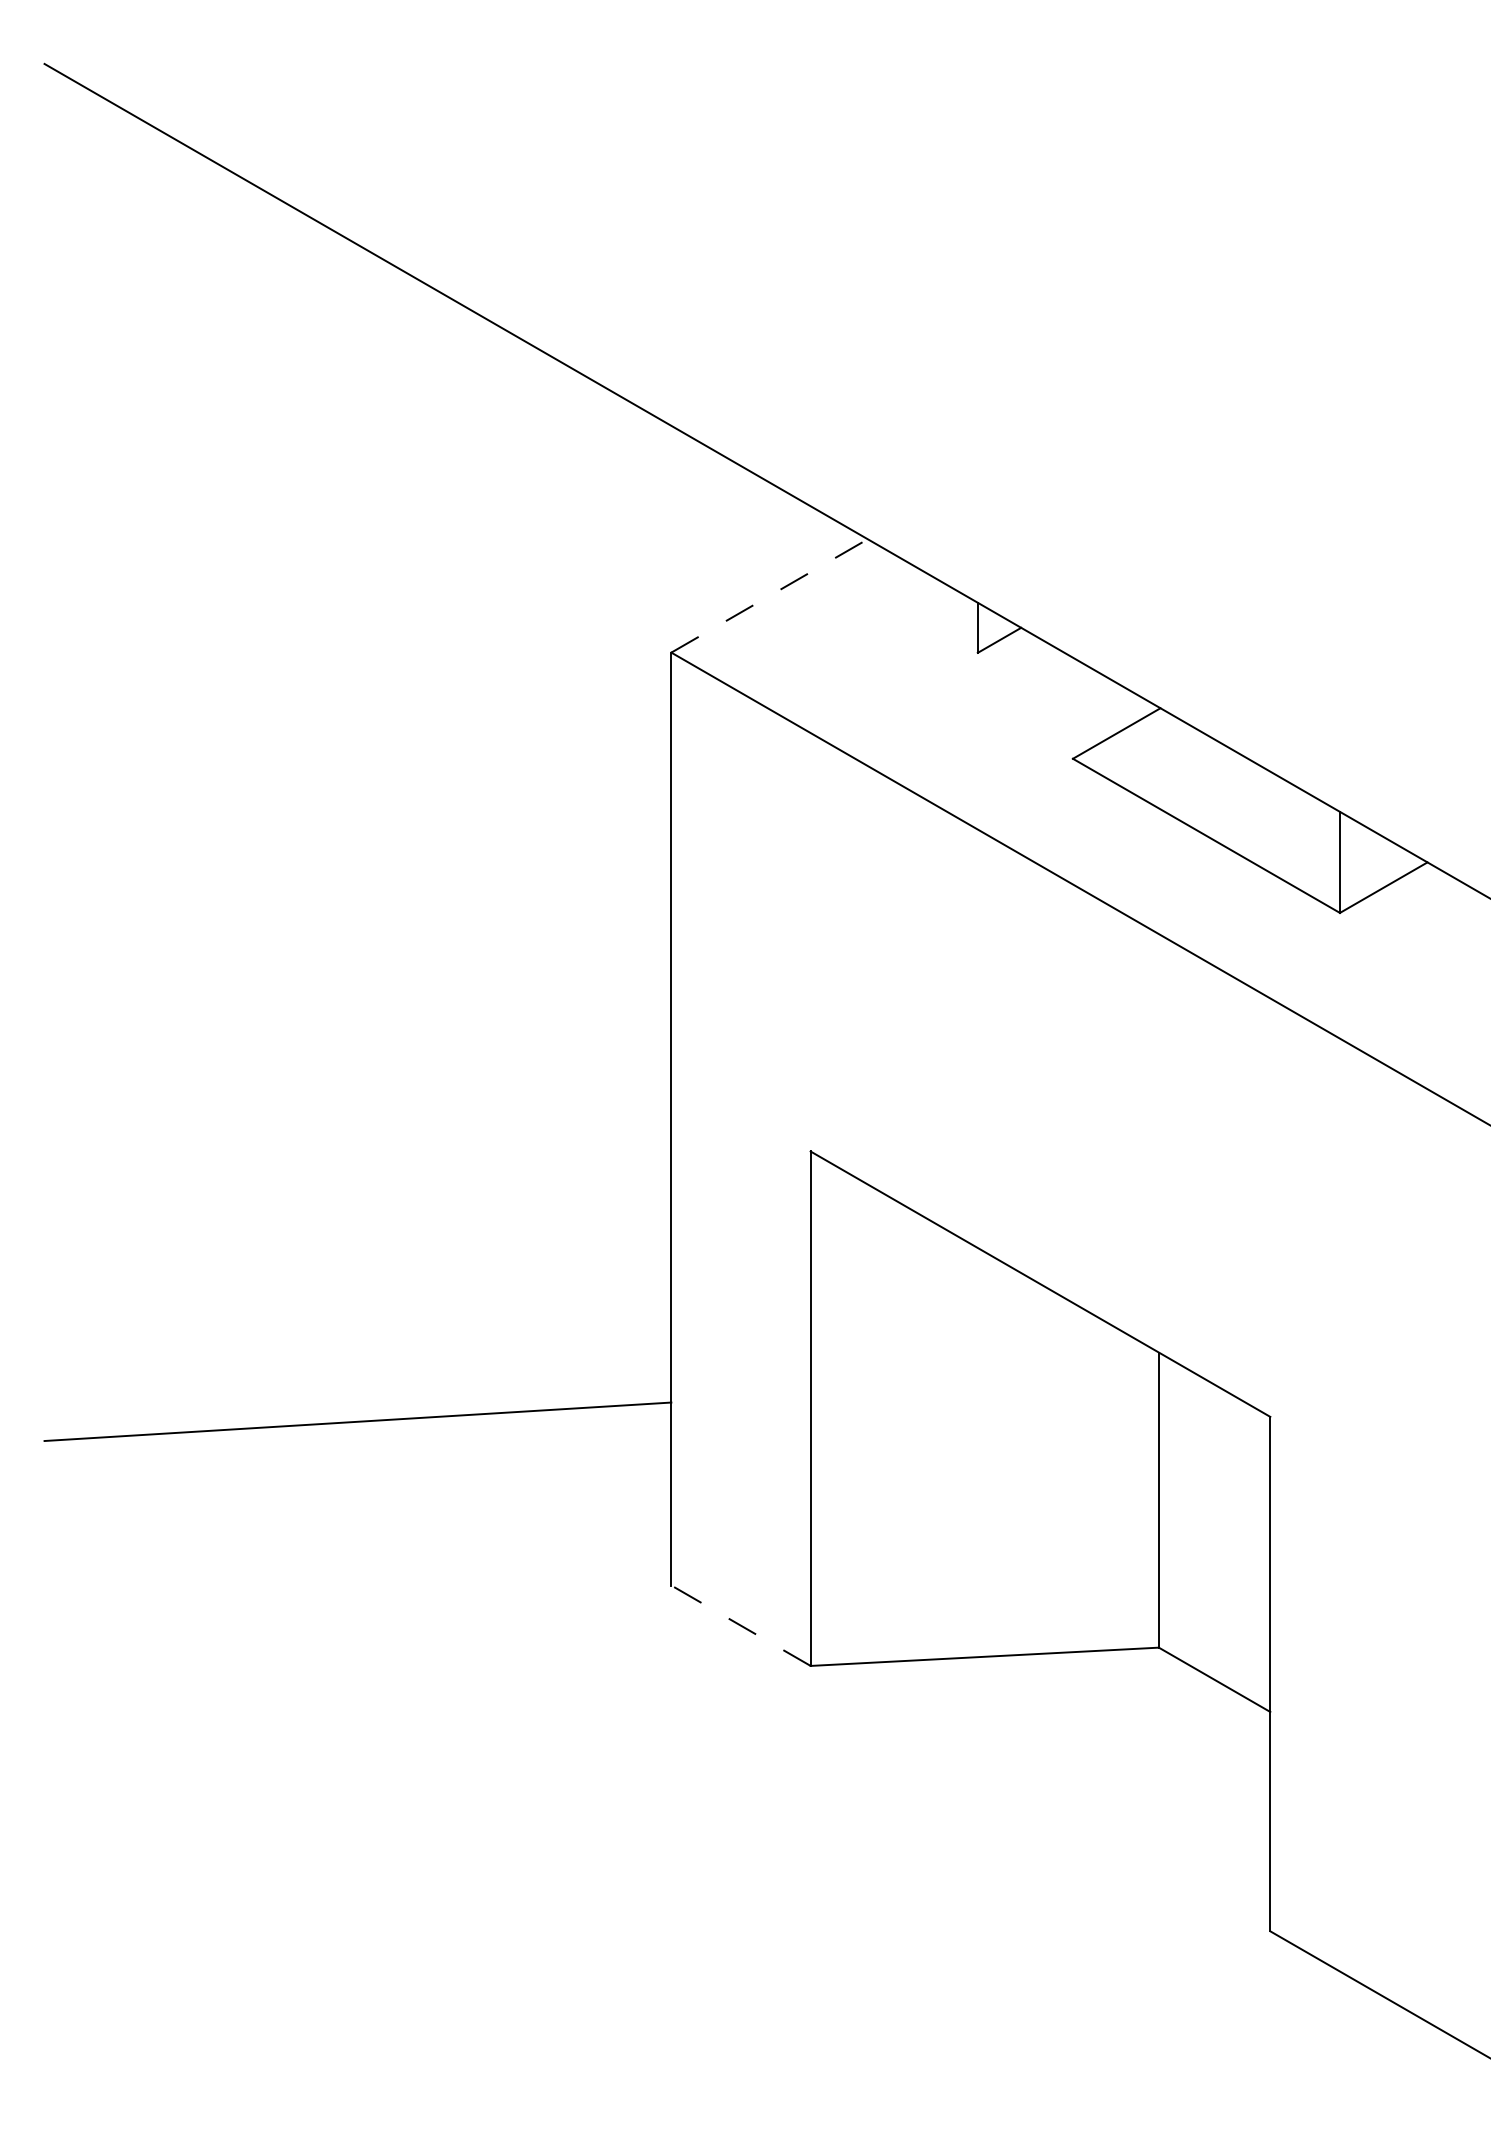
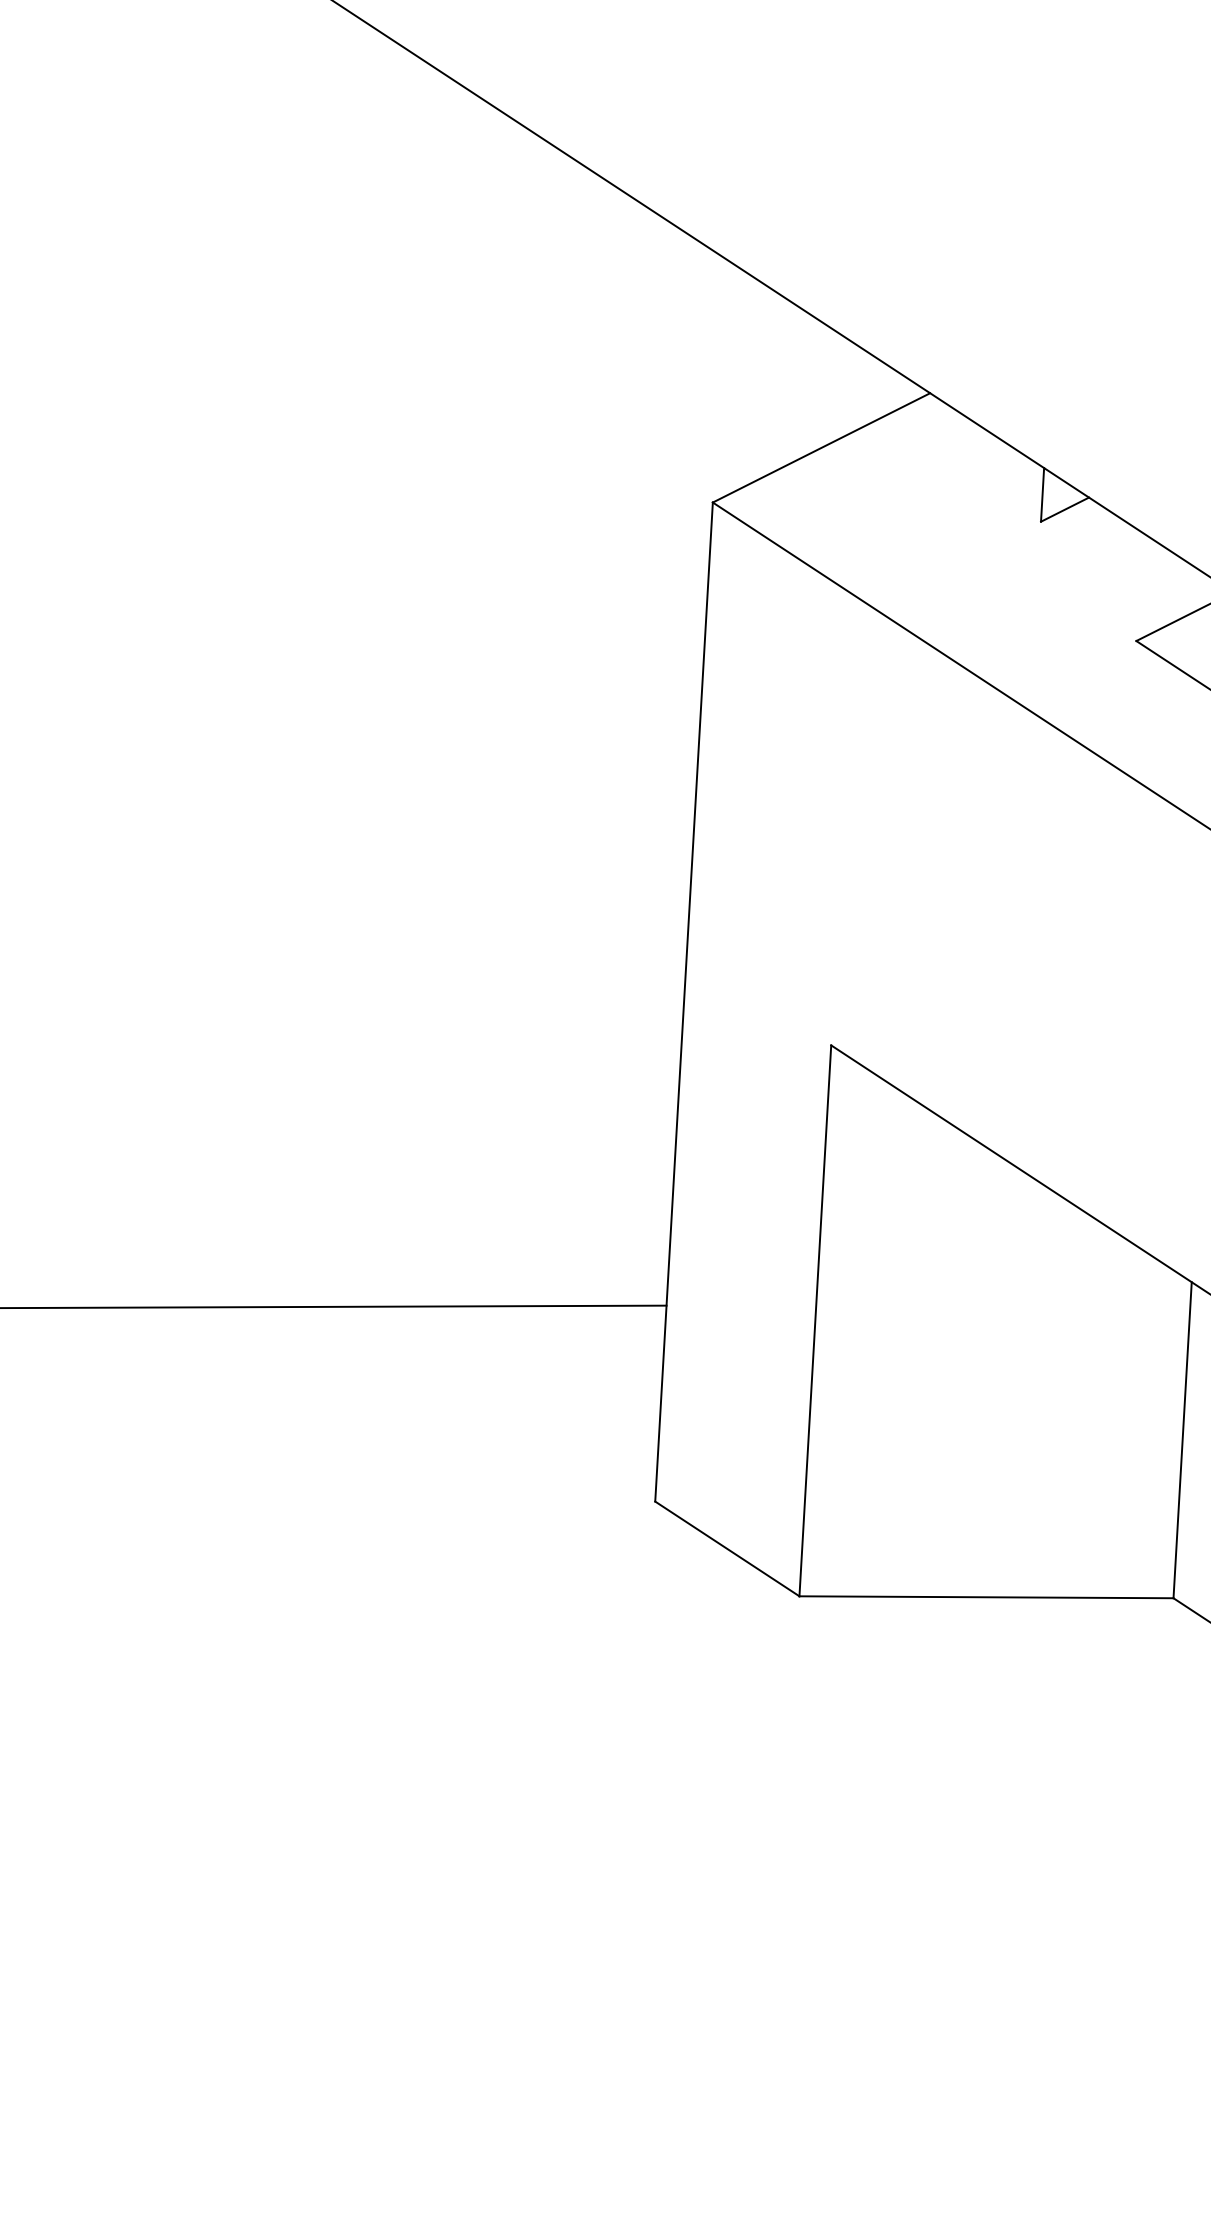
line: (770, 595) -> (822, 447), dashed -> solid
line: (740, 1625) -> (726, 1548), dashed -> solid

